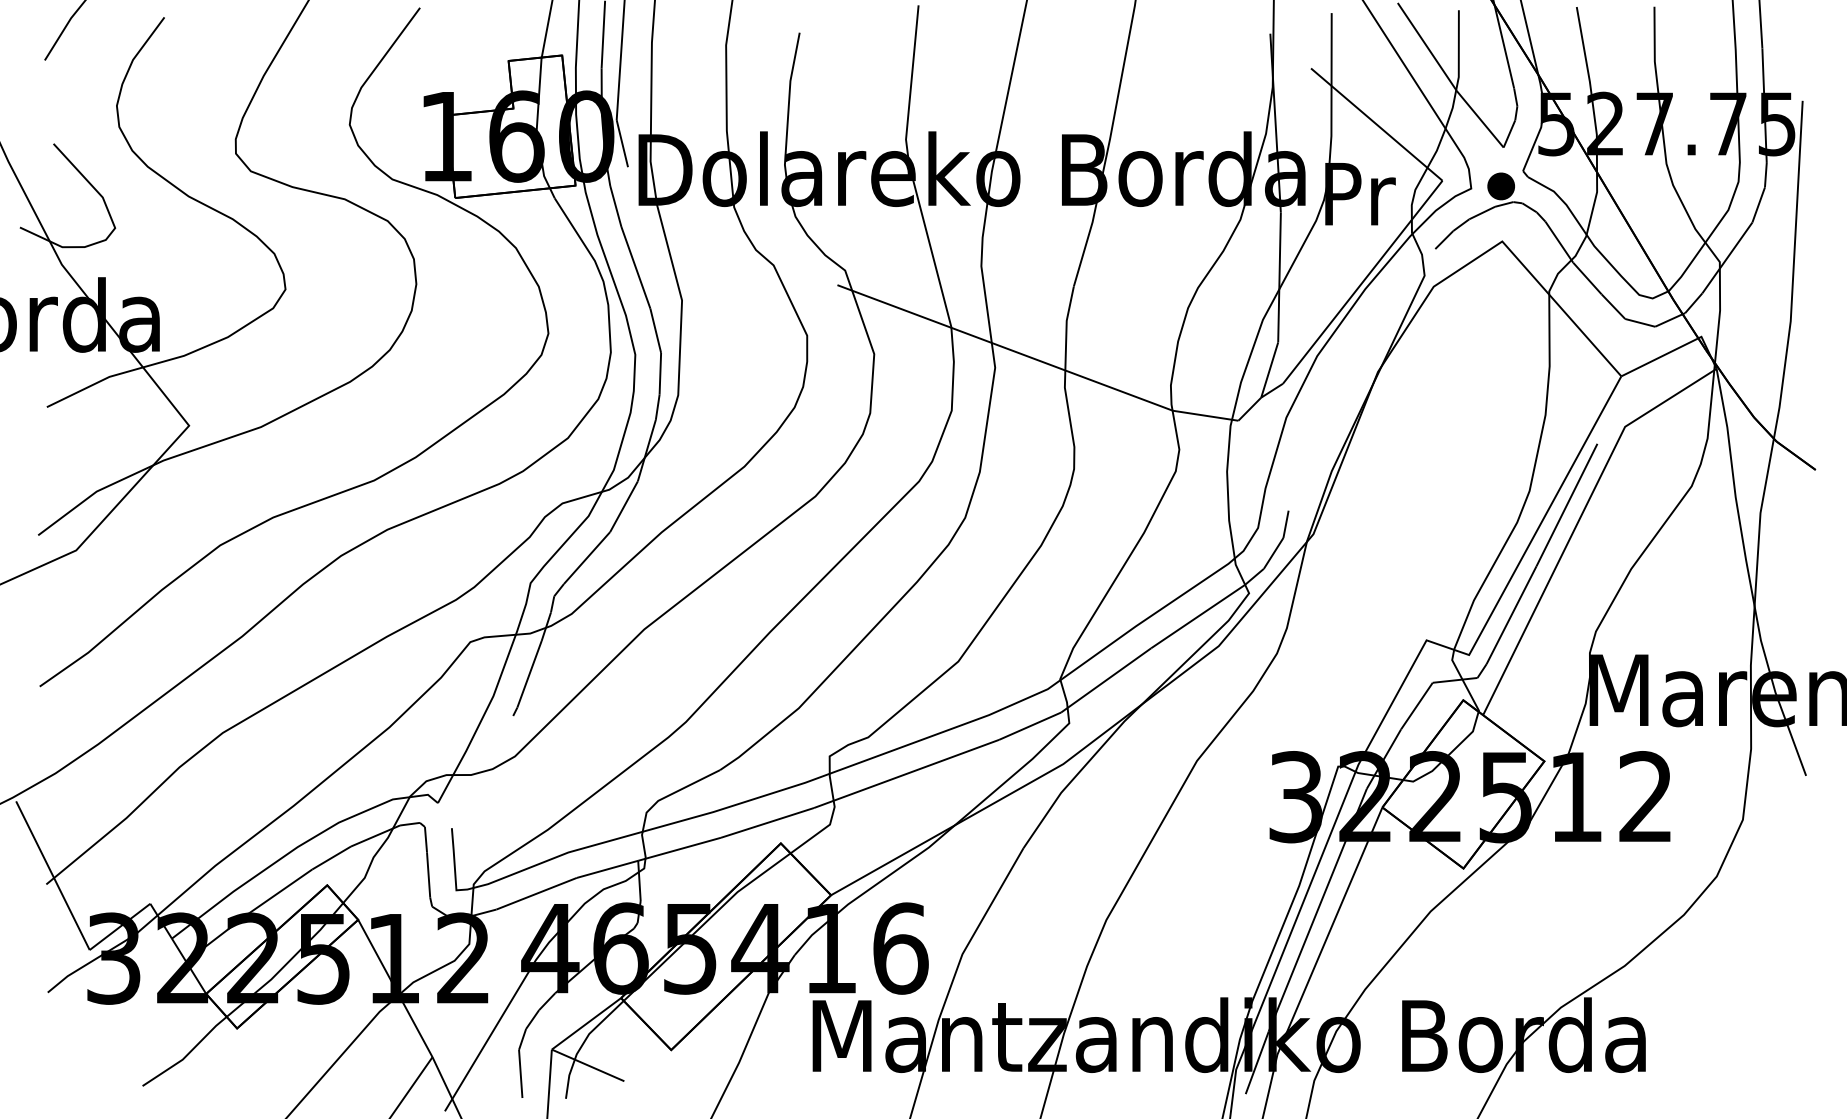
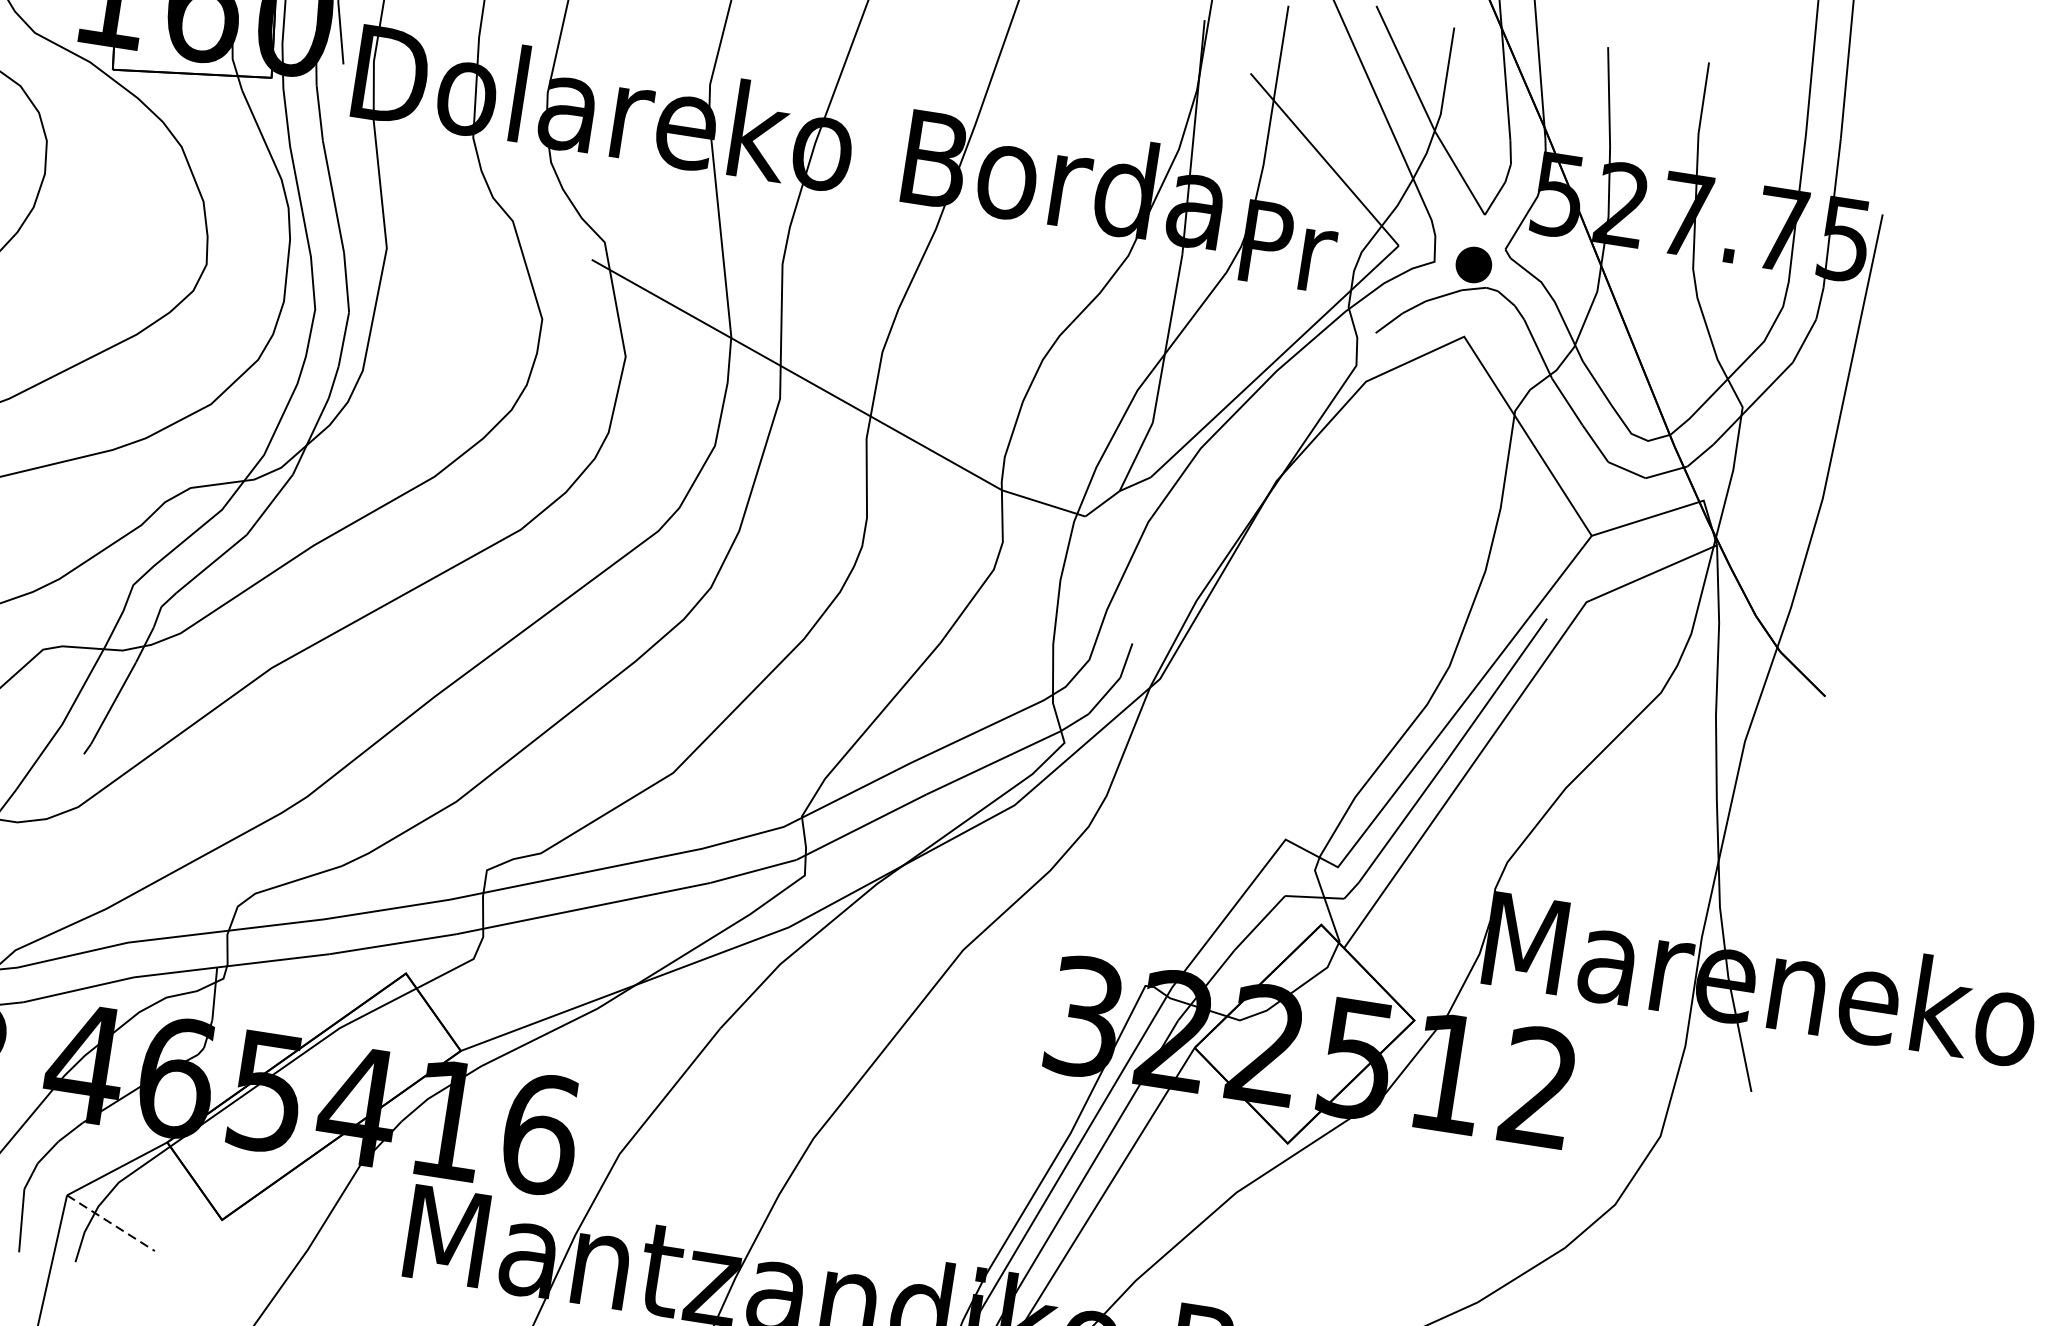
line: (588, 1065) -> (111, 1223), solid -> dashed

